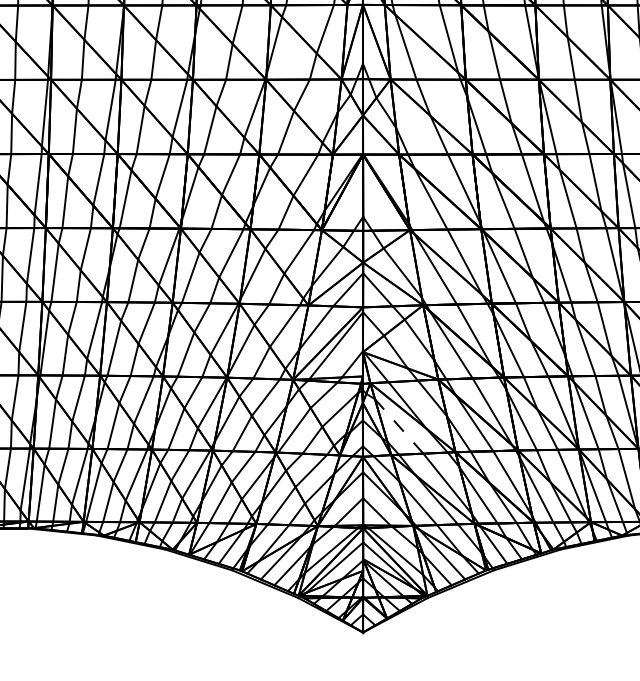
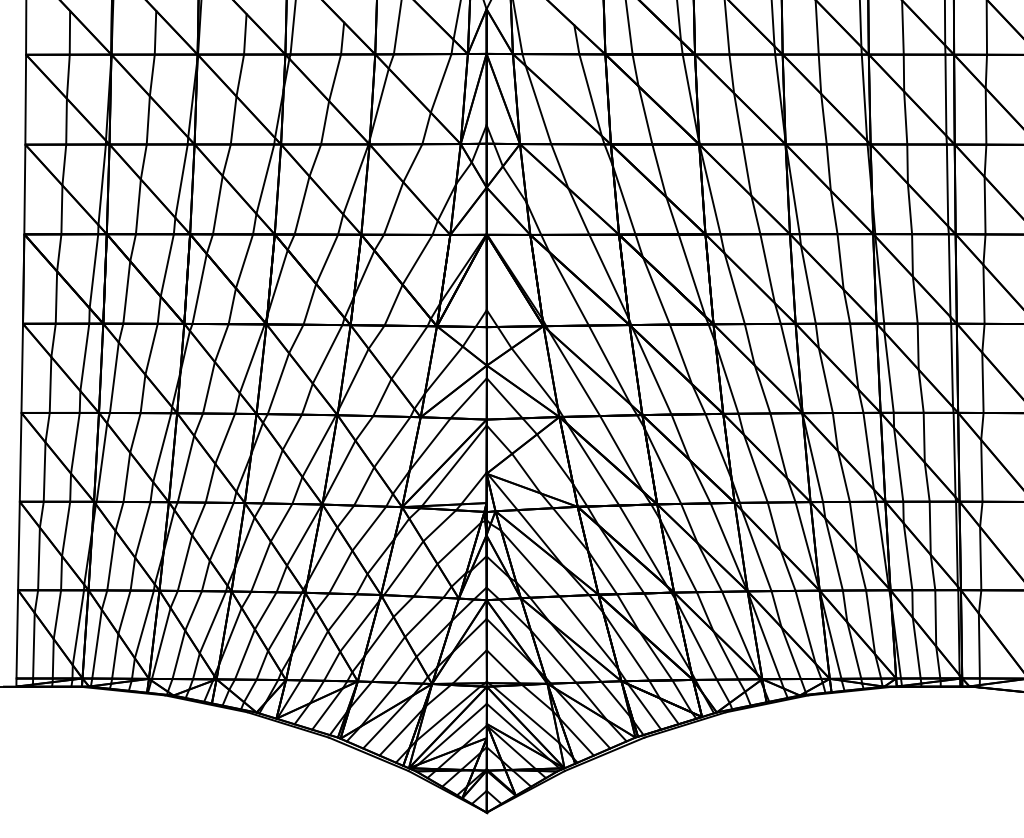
line: (399, 426) -> (530, 563), dashed -> solid

